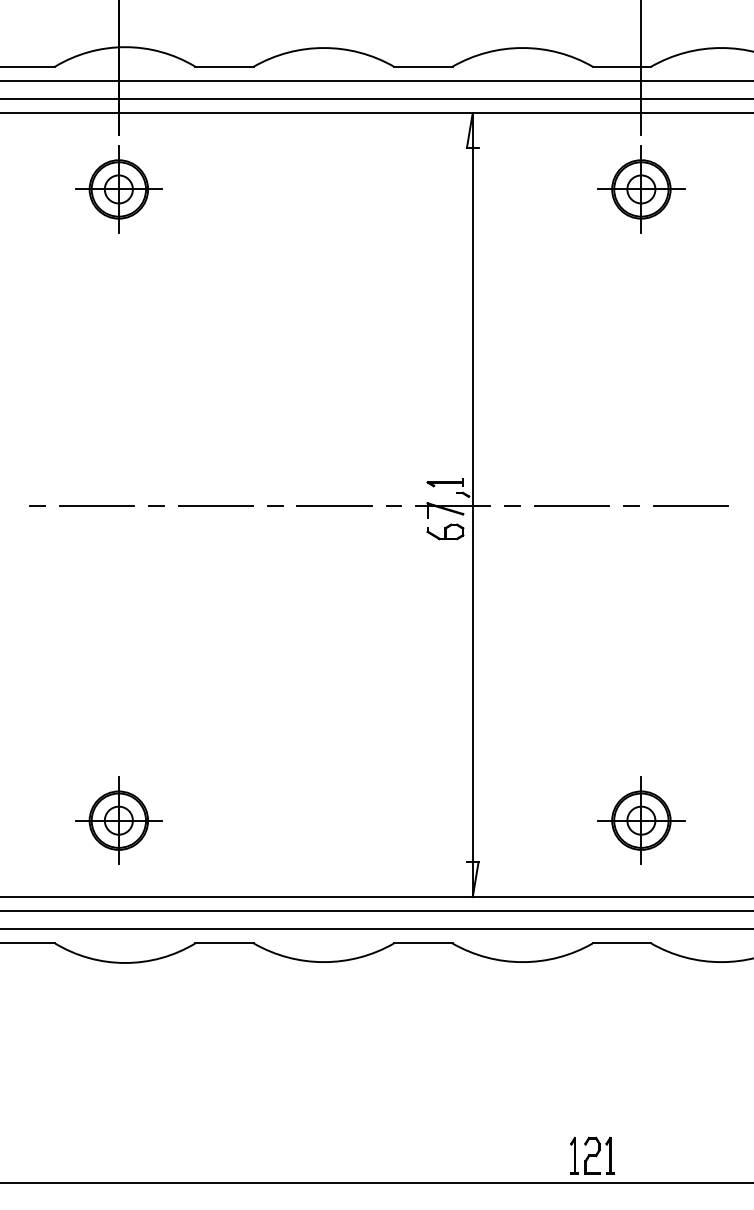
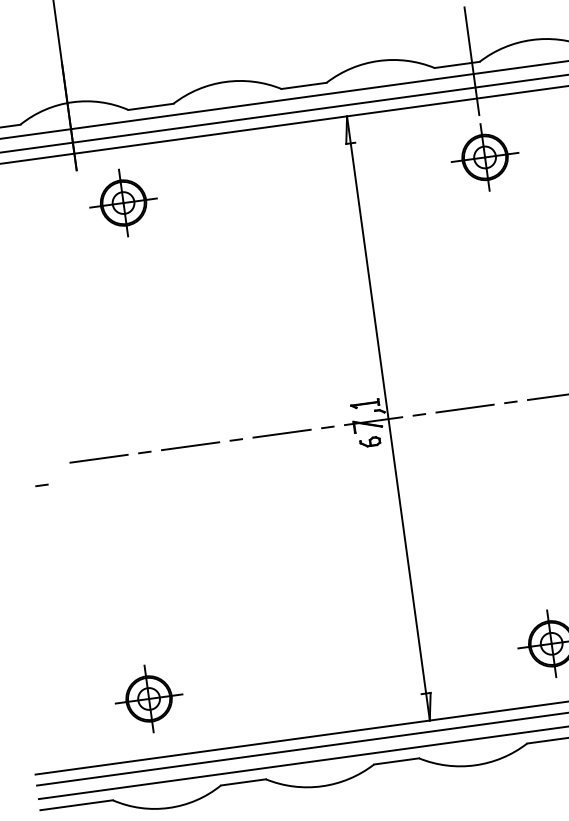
part: (118, 189) -> (123, 203), moved
line: (37, 505) -> (41, 485), moved
part: (445, 531) -> (370, 441), size x0.7

